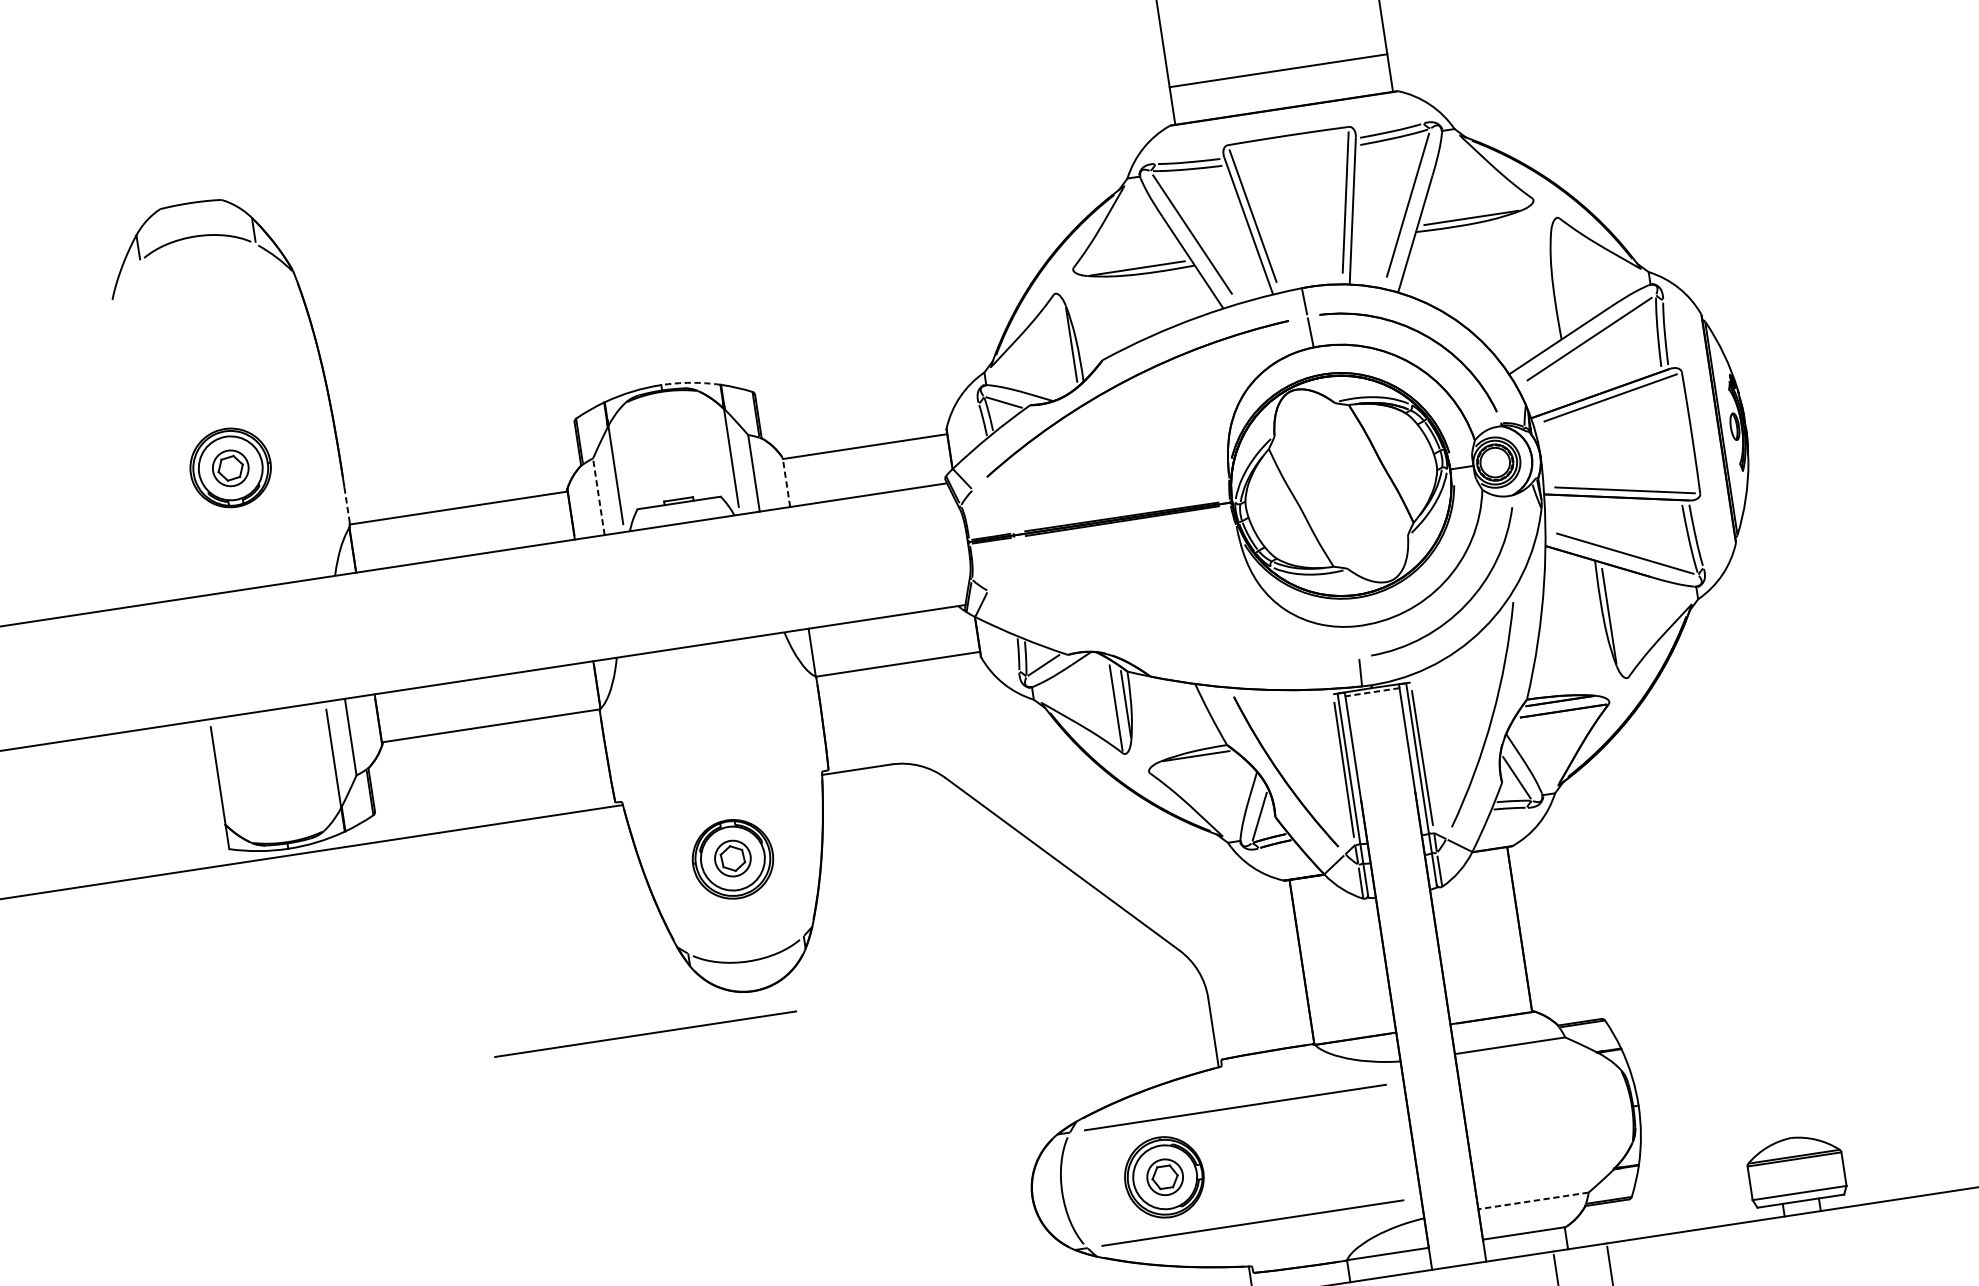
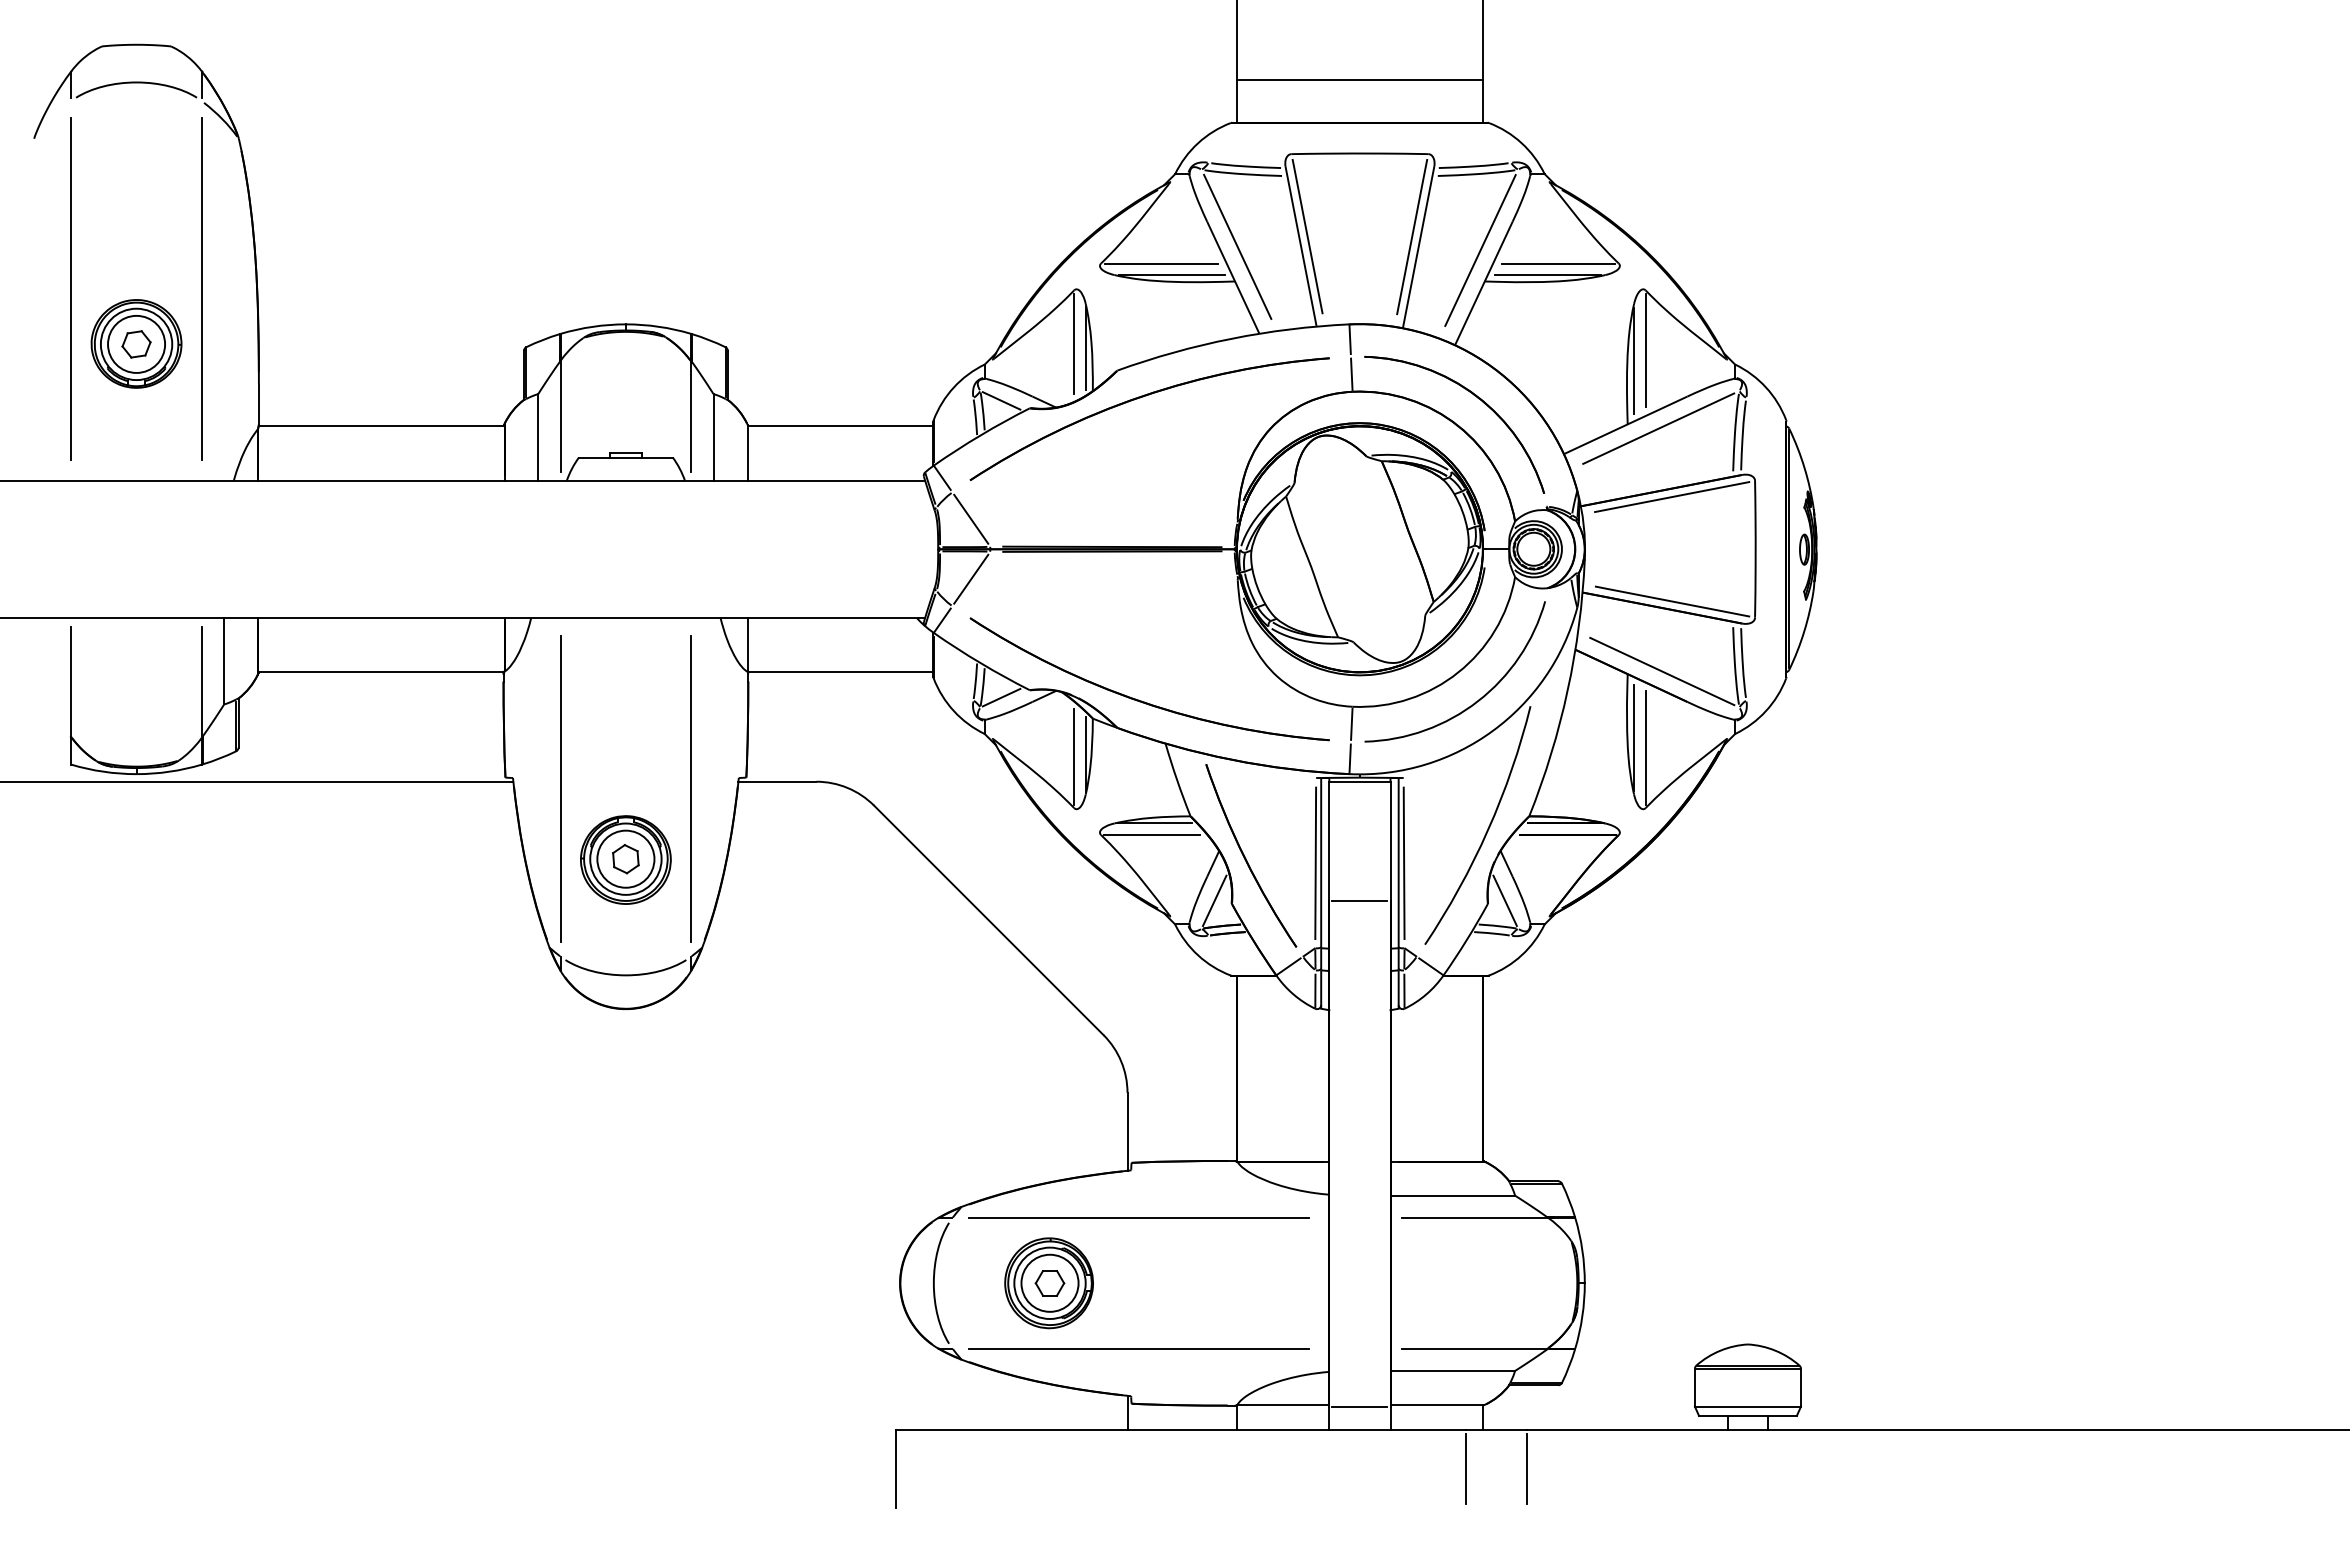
line: (1478, 206) -> (1558, 263), added
line: (1127, 259) -> (1161, 263), added
line: (1567, 271) -> (1645, 350), added
line: (1559, 282) -> (1634, 360), added
line: (1061, 341) -> (1074, 343), added
arc: (690, 382) -> (658, 326), dashed -> solid
line: (280, 410) -> (201, 288), added
line: (165, 427) -> (71, 288), added
circle: (230, 467) -> (136, 343), size x1.43
line: (786, 482) -> (747, 452), dashed -> solid
line: (598, 496) -> (538, 436), dashed -> solid
line: (346, 506) -> (258, 405), dashed -> solid
line: (993, 510) -> (971, 518), added
line: (1001, 563) -> (971, 578), added
line: (1620, 623) -> (1645, 747), added
line: (1357, 641) -> (1351, 723), added
part: (1168, 649) -> (1141, 700), added
line: (1372, 692) -> (1359, 782), dashed -> solid
line: (1195, 766) -> (1152, 834), added
line: (781, 787) -> (691, 788), added
line: (1387, 796) -> (1359, 900), added
line: (665, 804) -> (560, 788), added
circle: (732, 858) -> (625, 858), size x1.43
line: (645, 1034) -> (499, 1038), removed
line: (1531, 1063) -> (1473, 1218), added
circle: (1164, 1176) -> (1049, 1282), size x1.43
line: (1547, 1178) -> (1472, 1348), added
line: (1533, 1200) -> (1452, 1370), dashed -> solid
line: (1455, 1244) -> (1359, 1406), added

